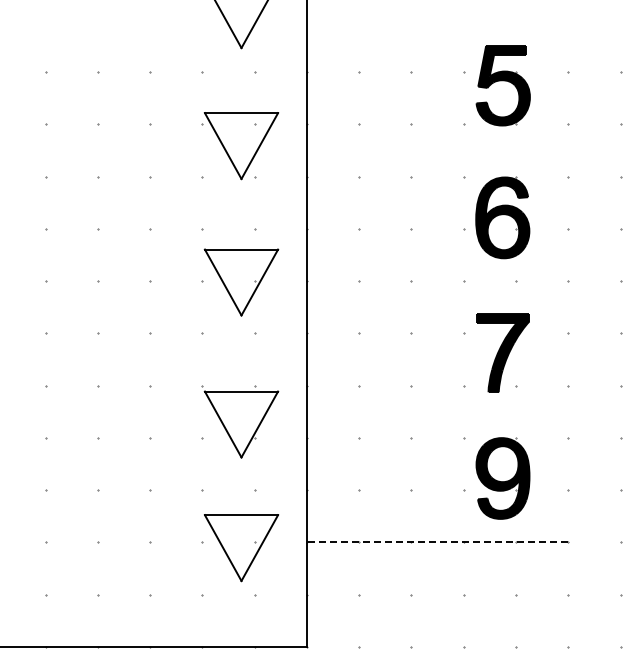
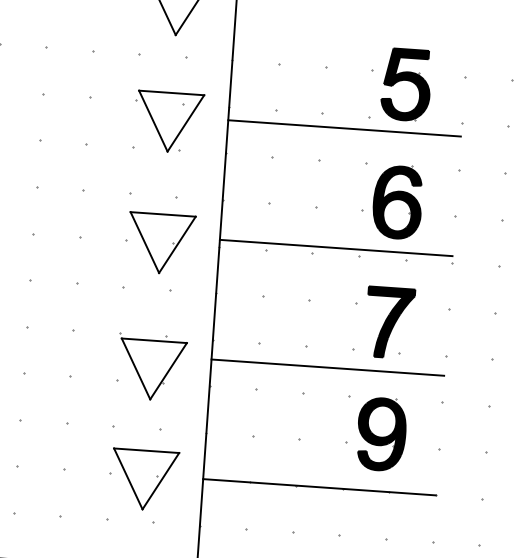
line: (437, 139) -> (344, 128), added
line: (437, 273) -> (336, 247), added
line: (437, 408) -> (327, 368), added
line: (437, 542) -> (319, 487), dashed -> solid

